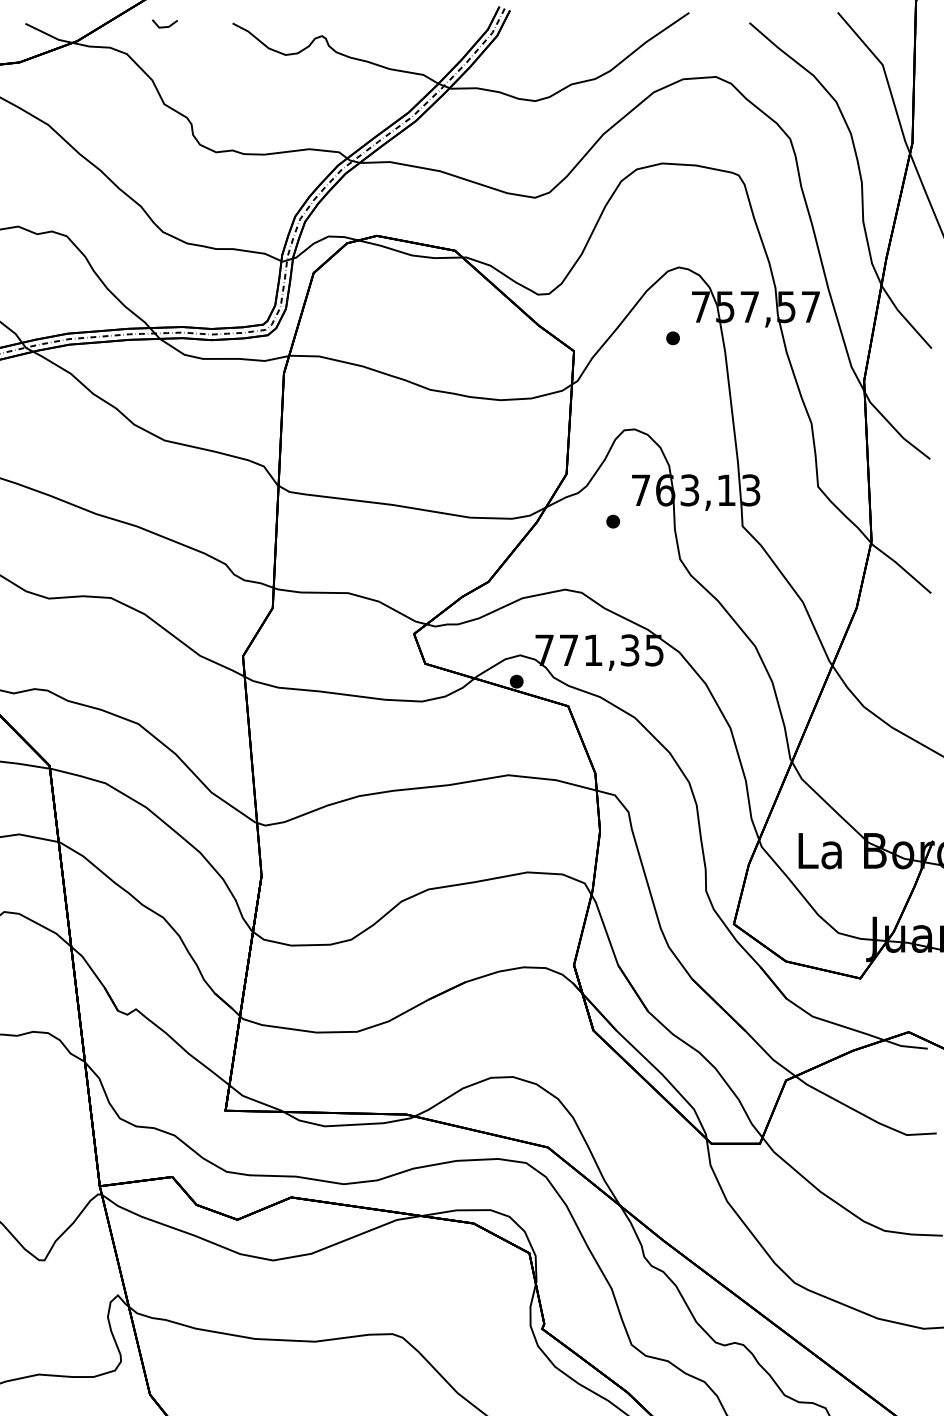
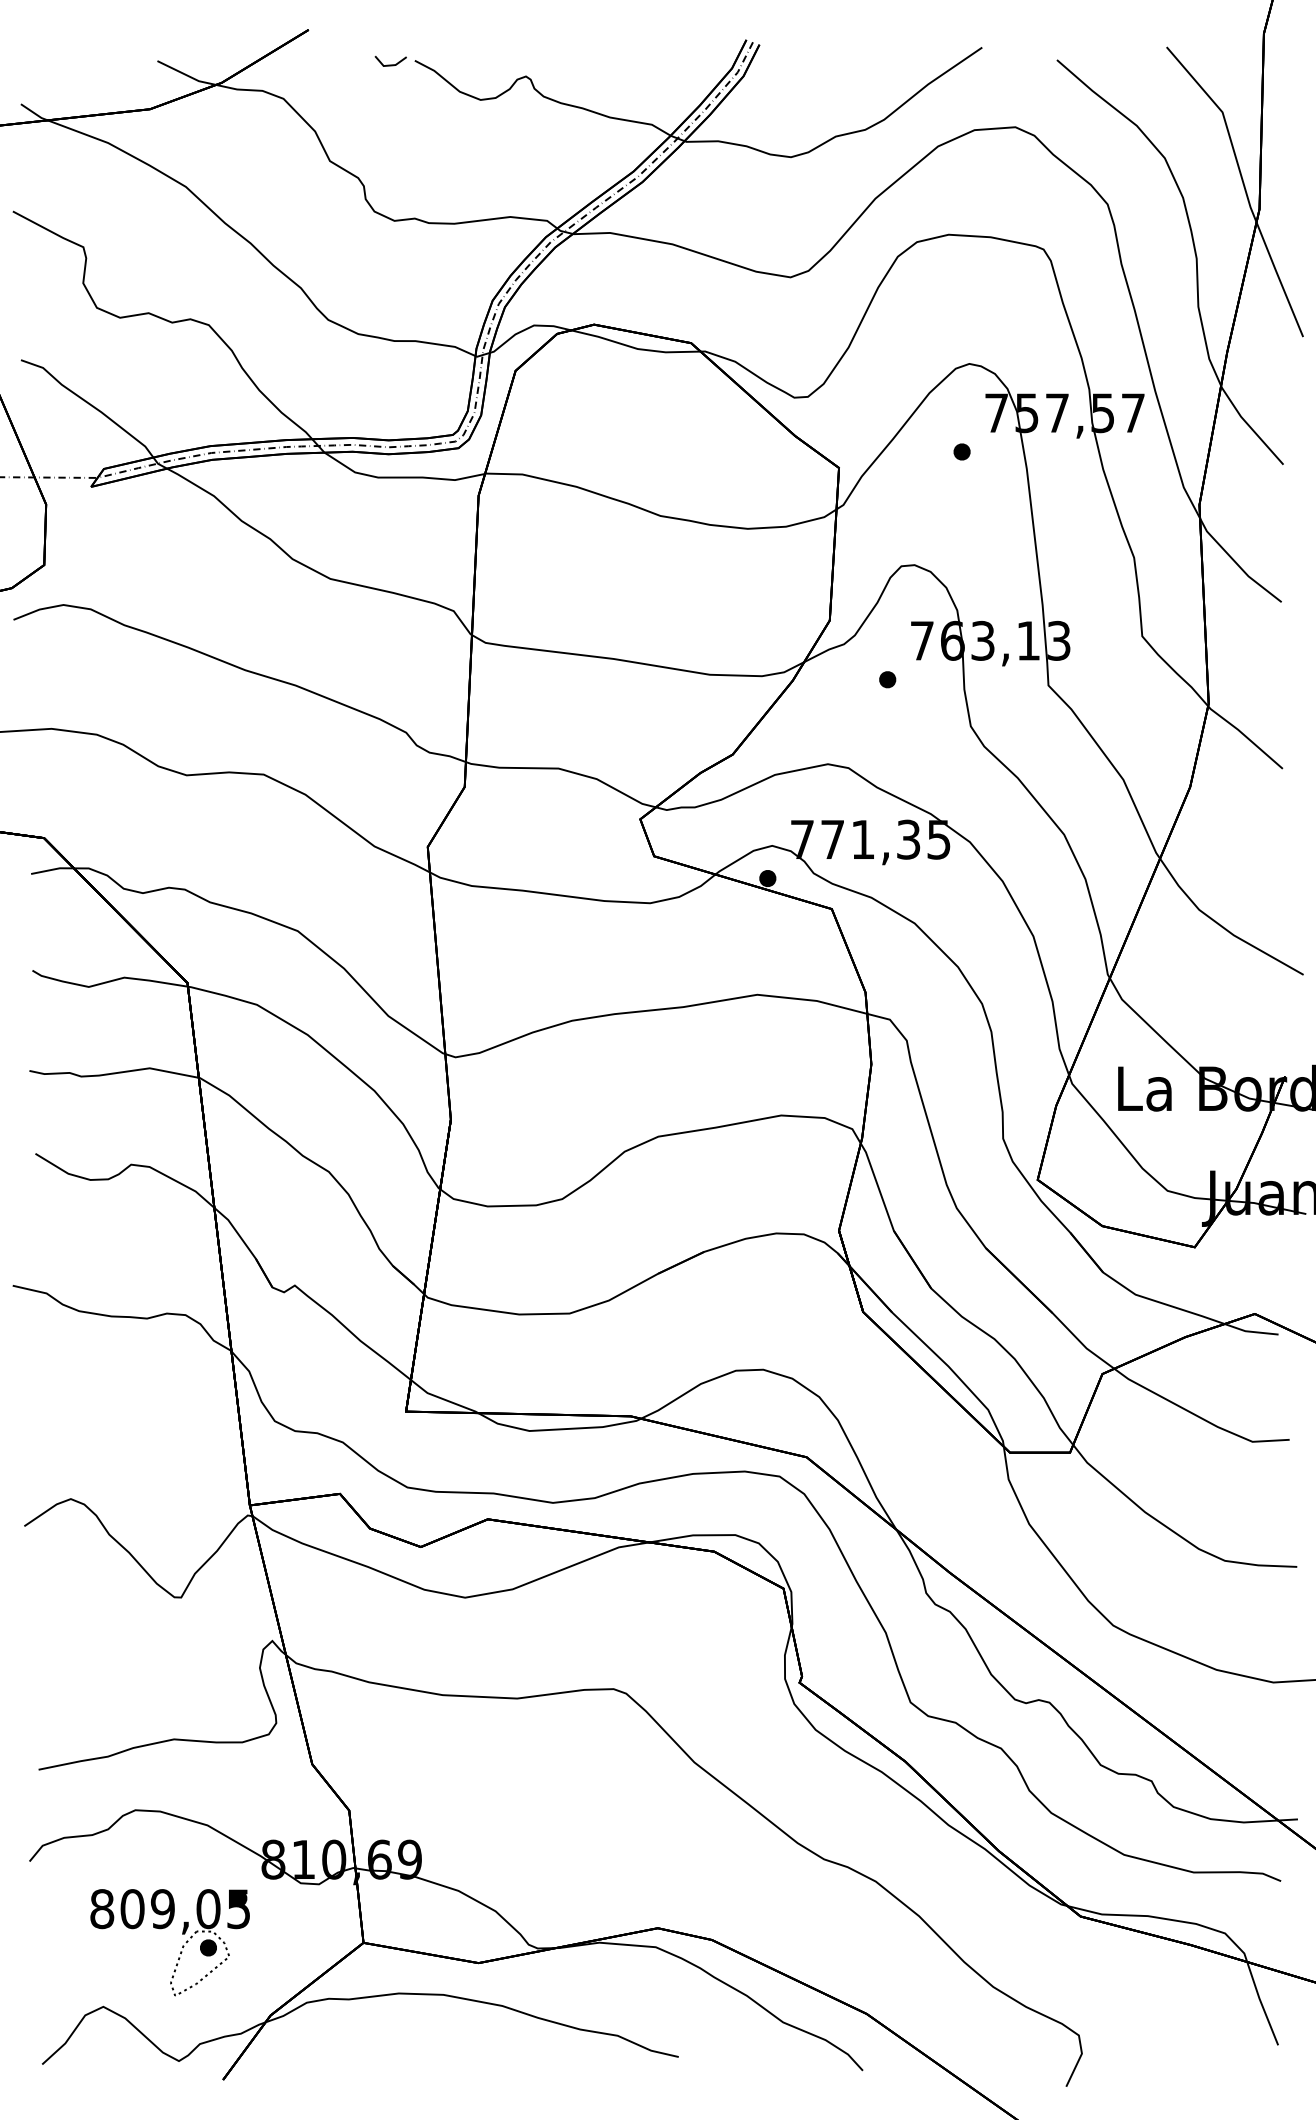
line: (164, 26) -> (390, 64), moved

